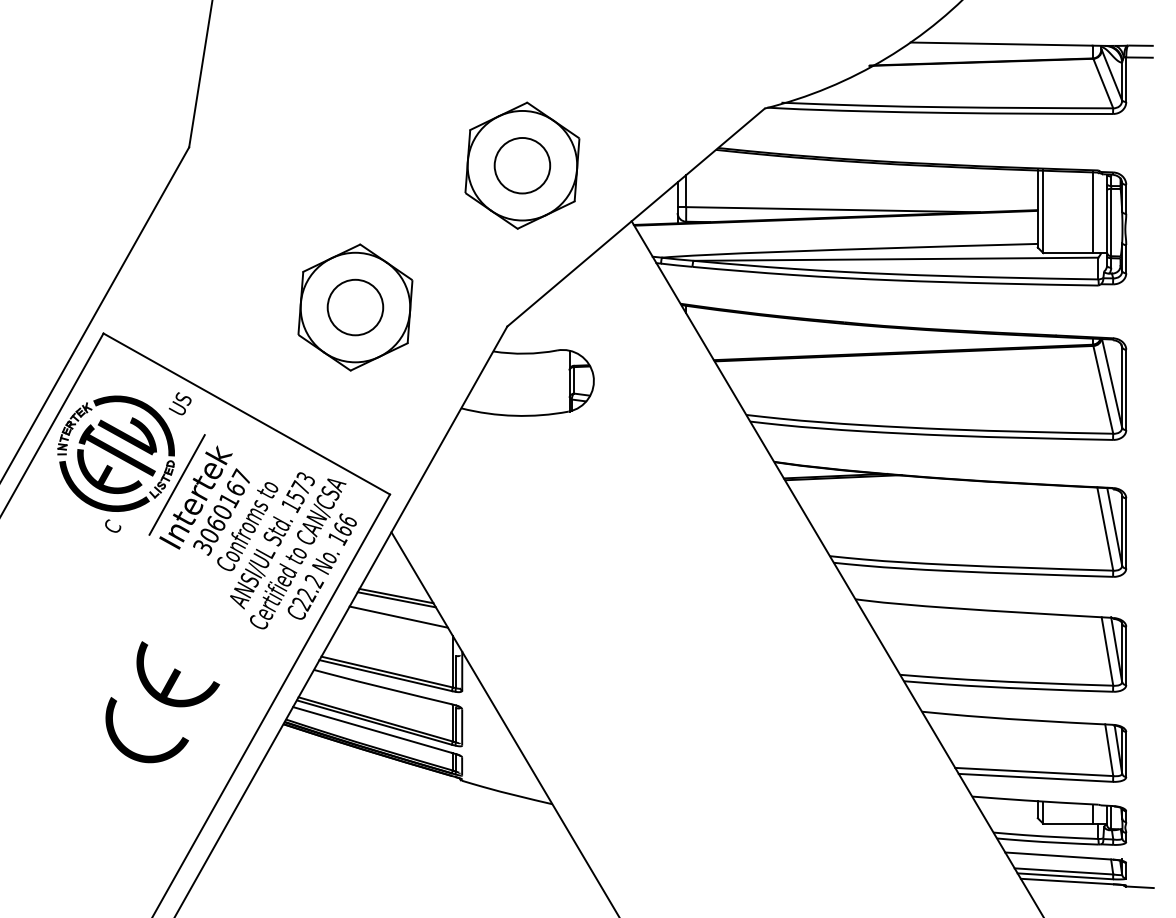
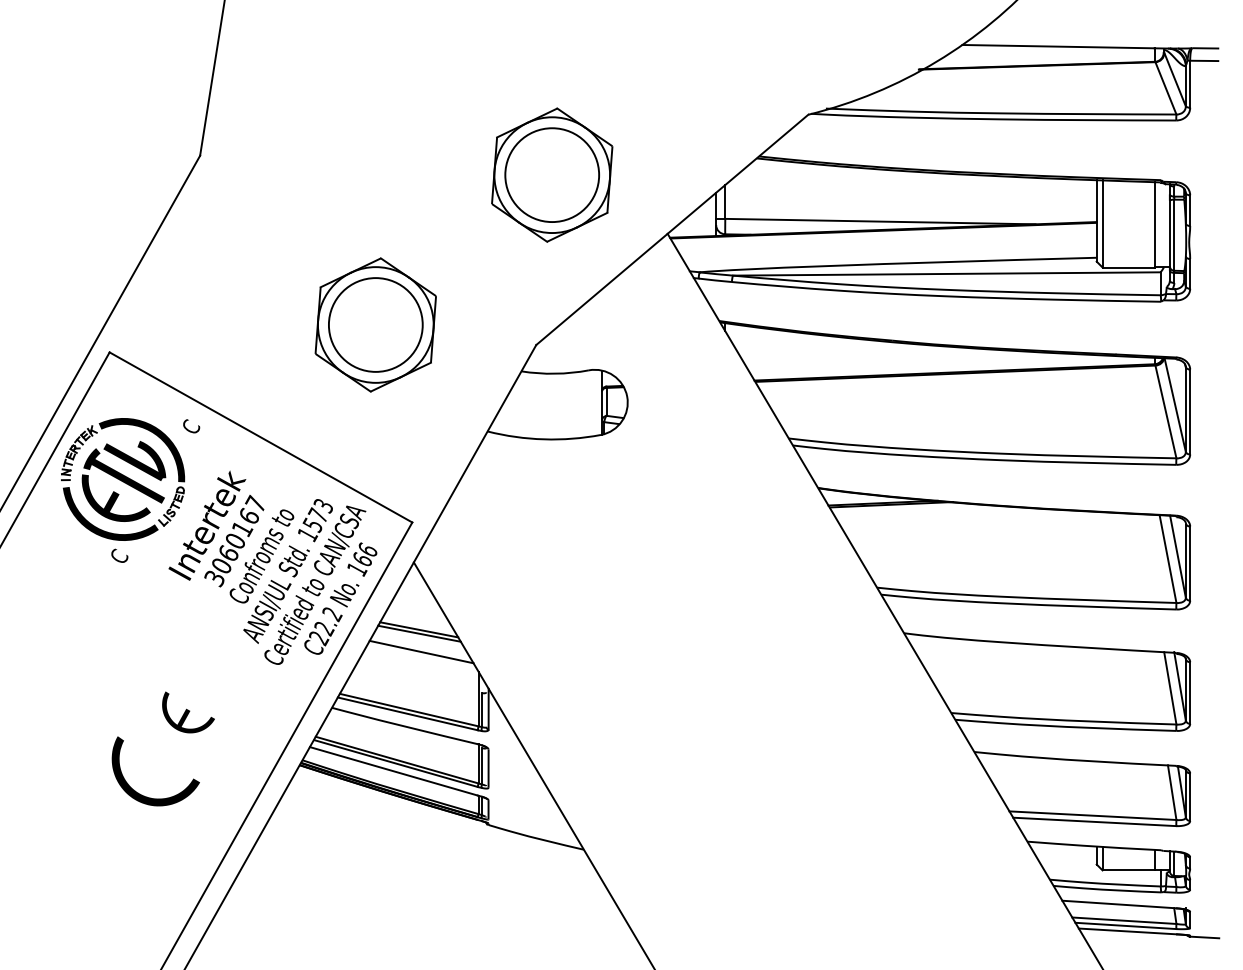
circle: (521, 165) -> (551, 174), size x1.6
circle: (355, 307) -> (375, 324), size x1.6
text: (180, 403) -> (190, 426), US -> C
line: (177, 485) -> (187, 512), removed
part: (178, 674) -> (188, 712), size x0.6

